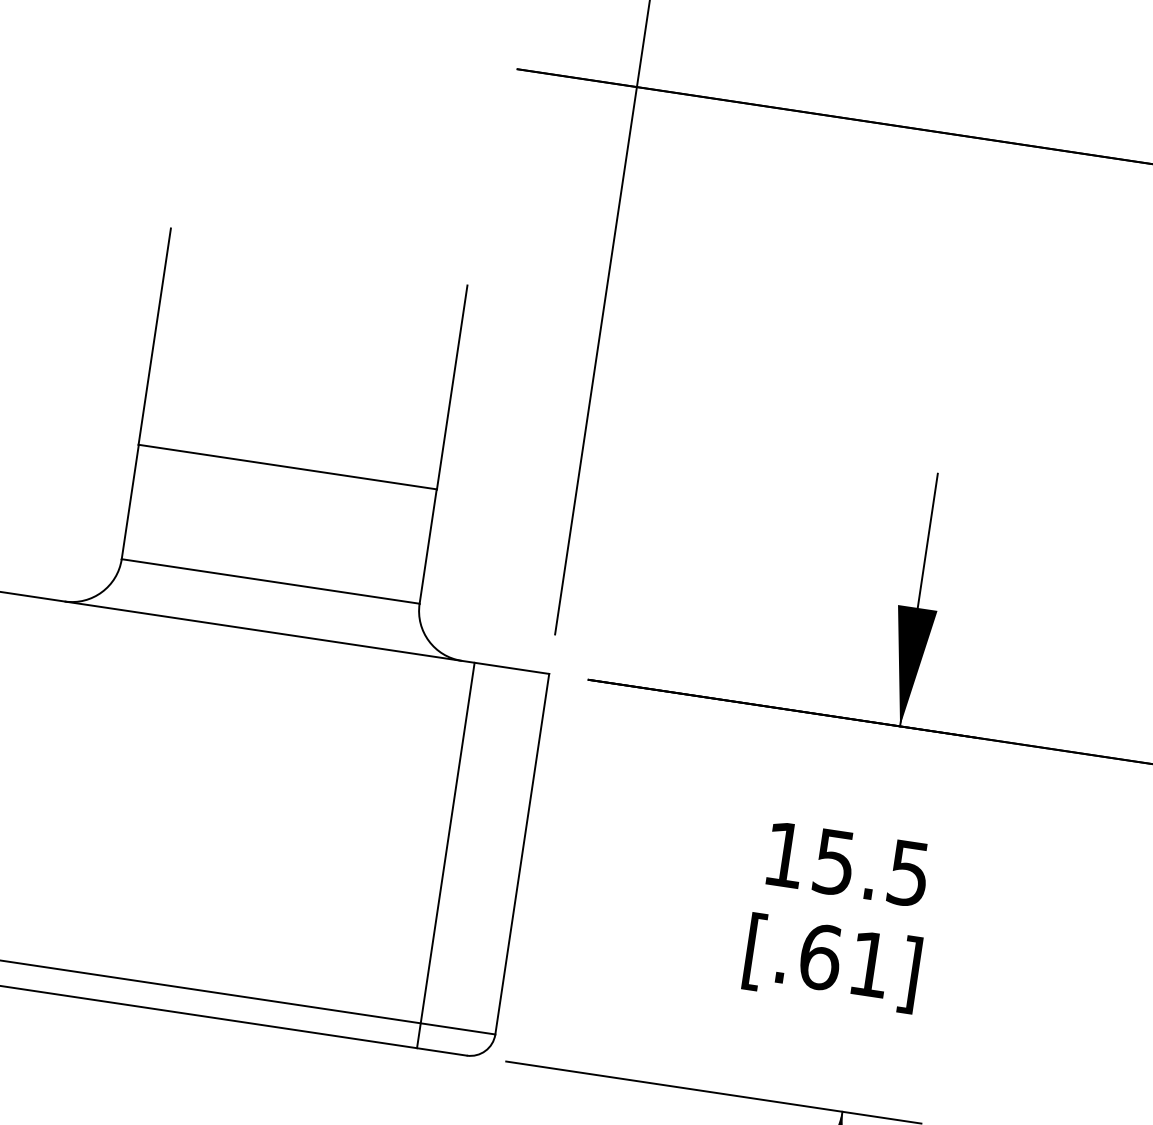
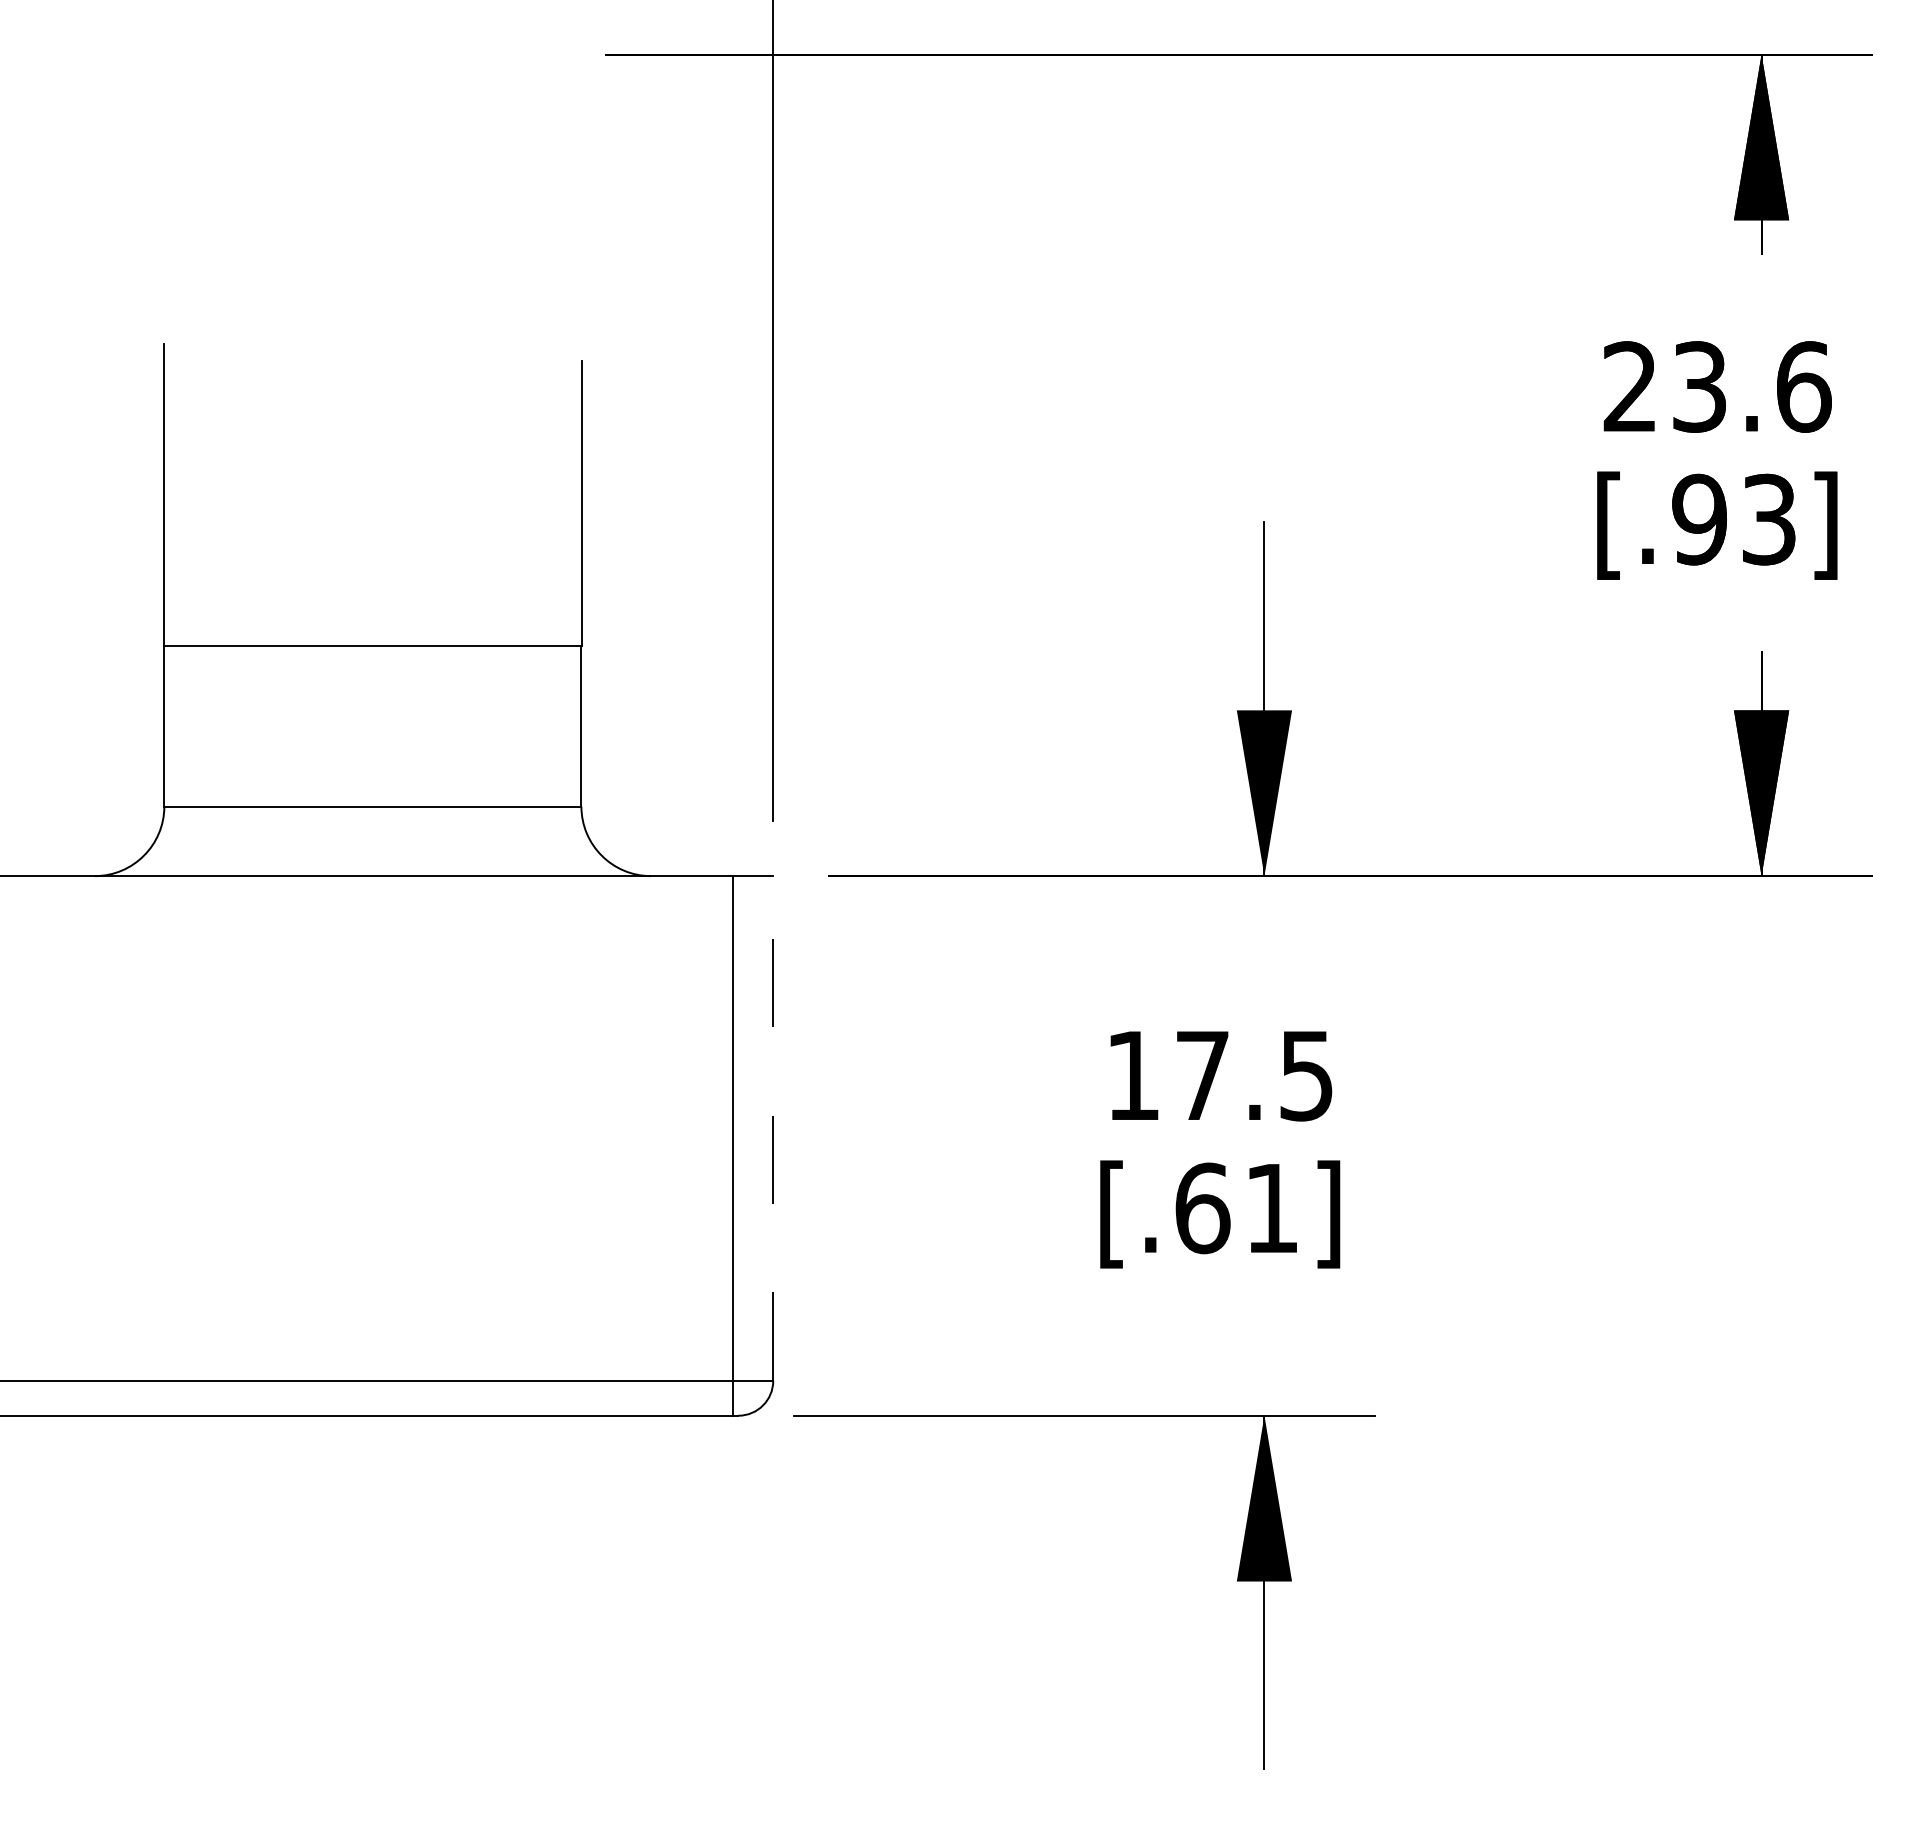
line: (522, 854) -> (773, 1128), solid -> dashed
line: (445, 855) -> (732, 1145), moved
text: (834, 862) -> (1202, 1076), 15.5 -> 17.5

